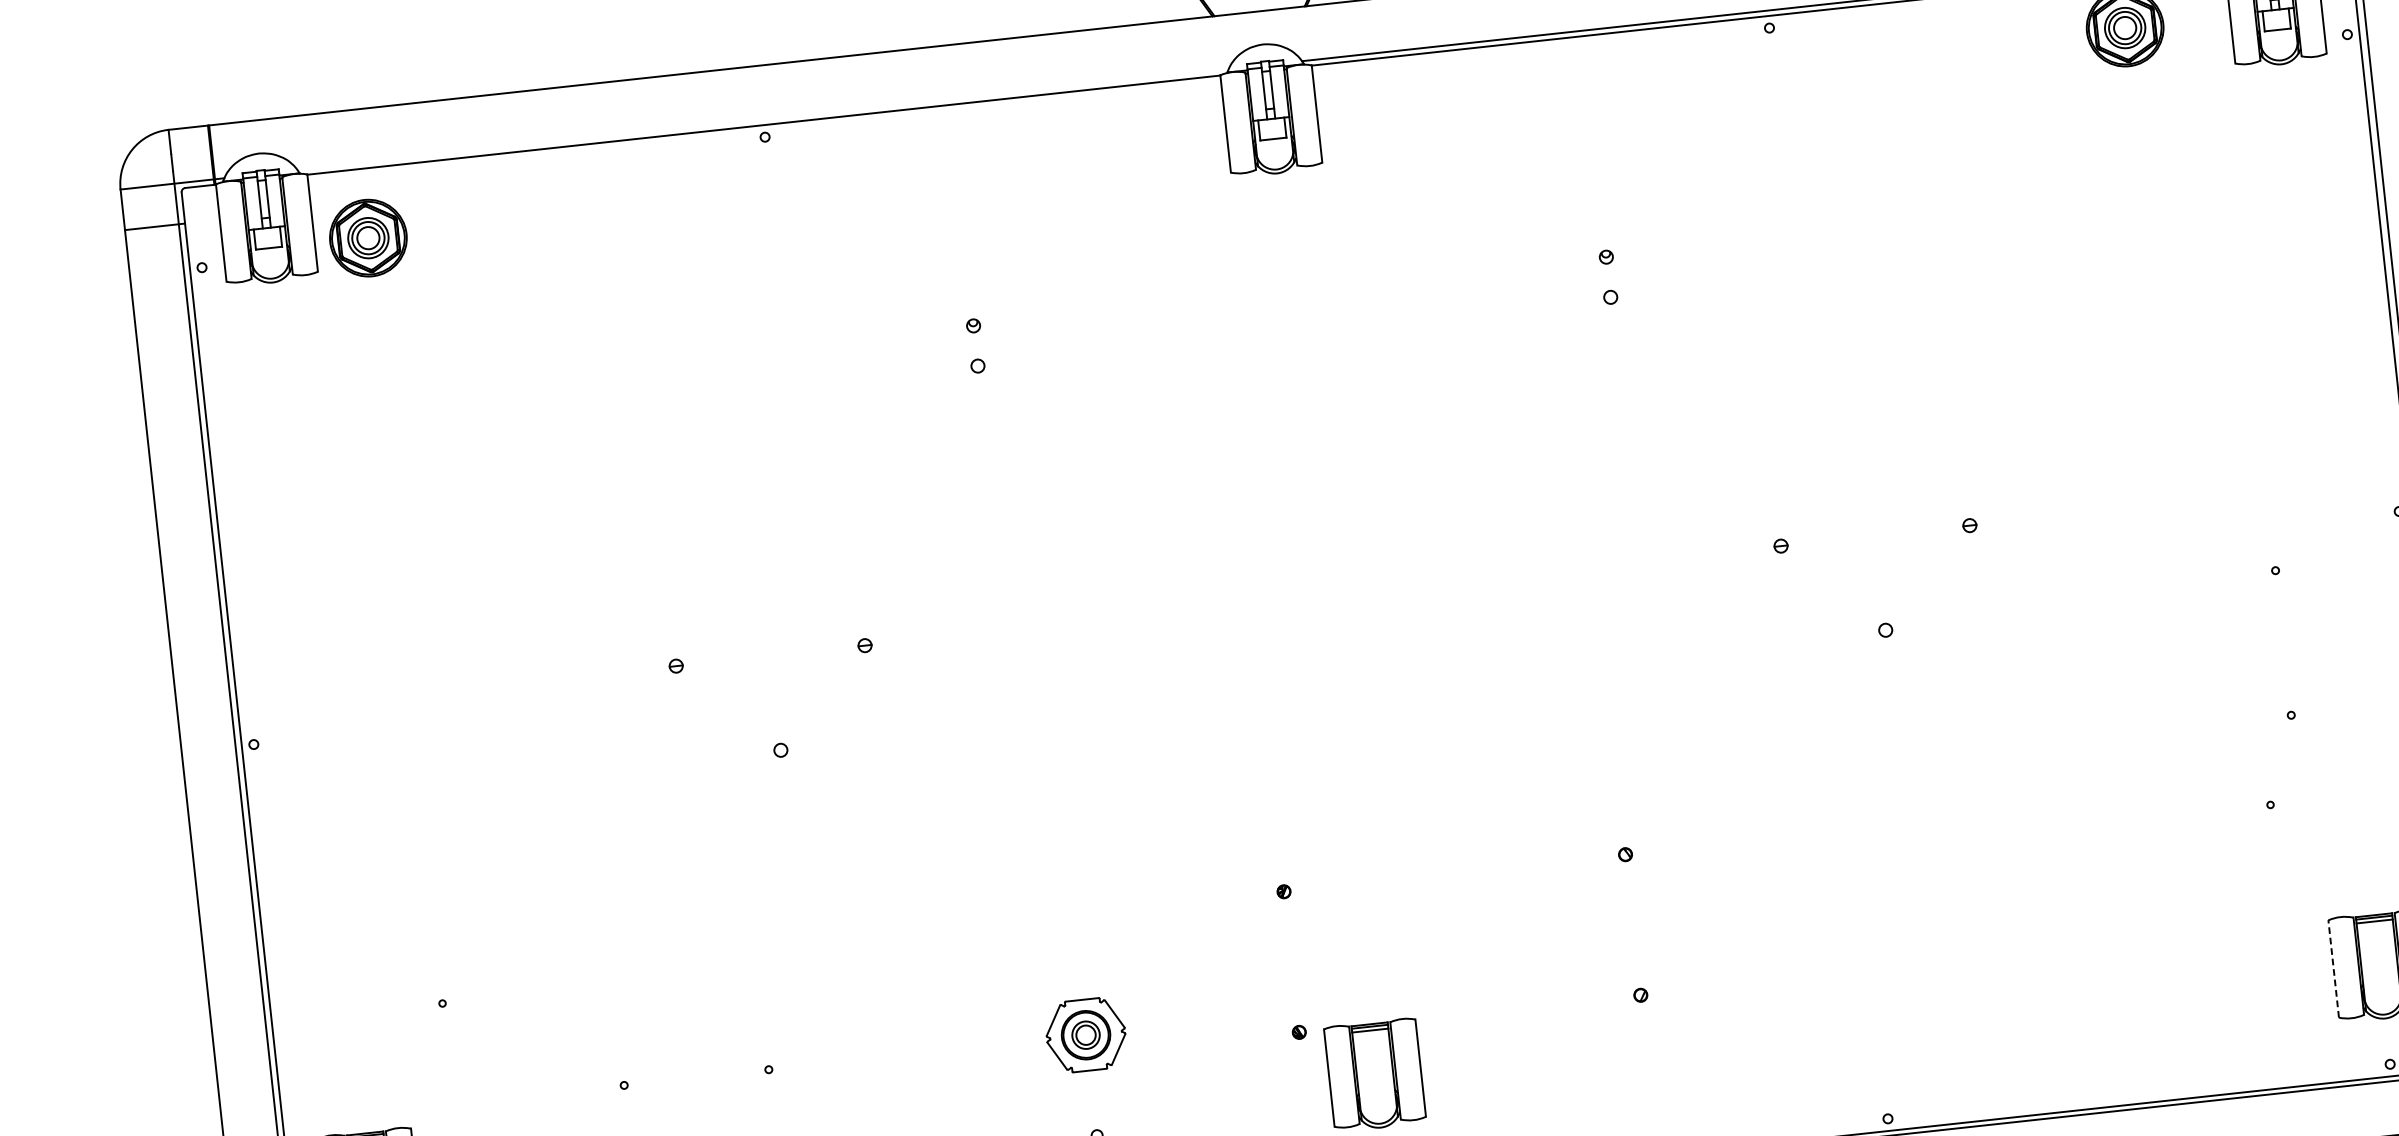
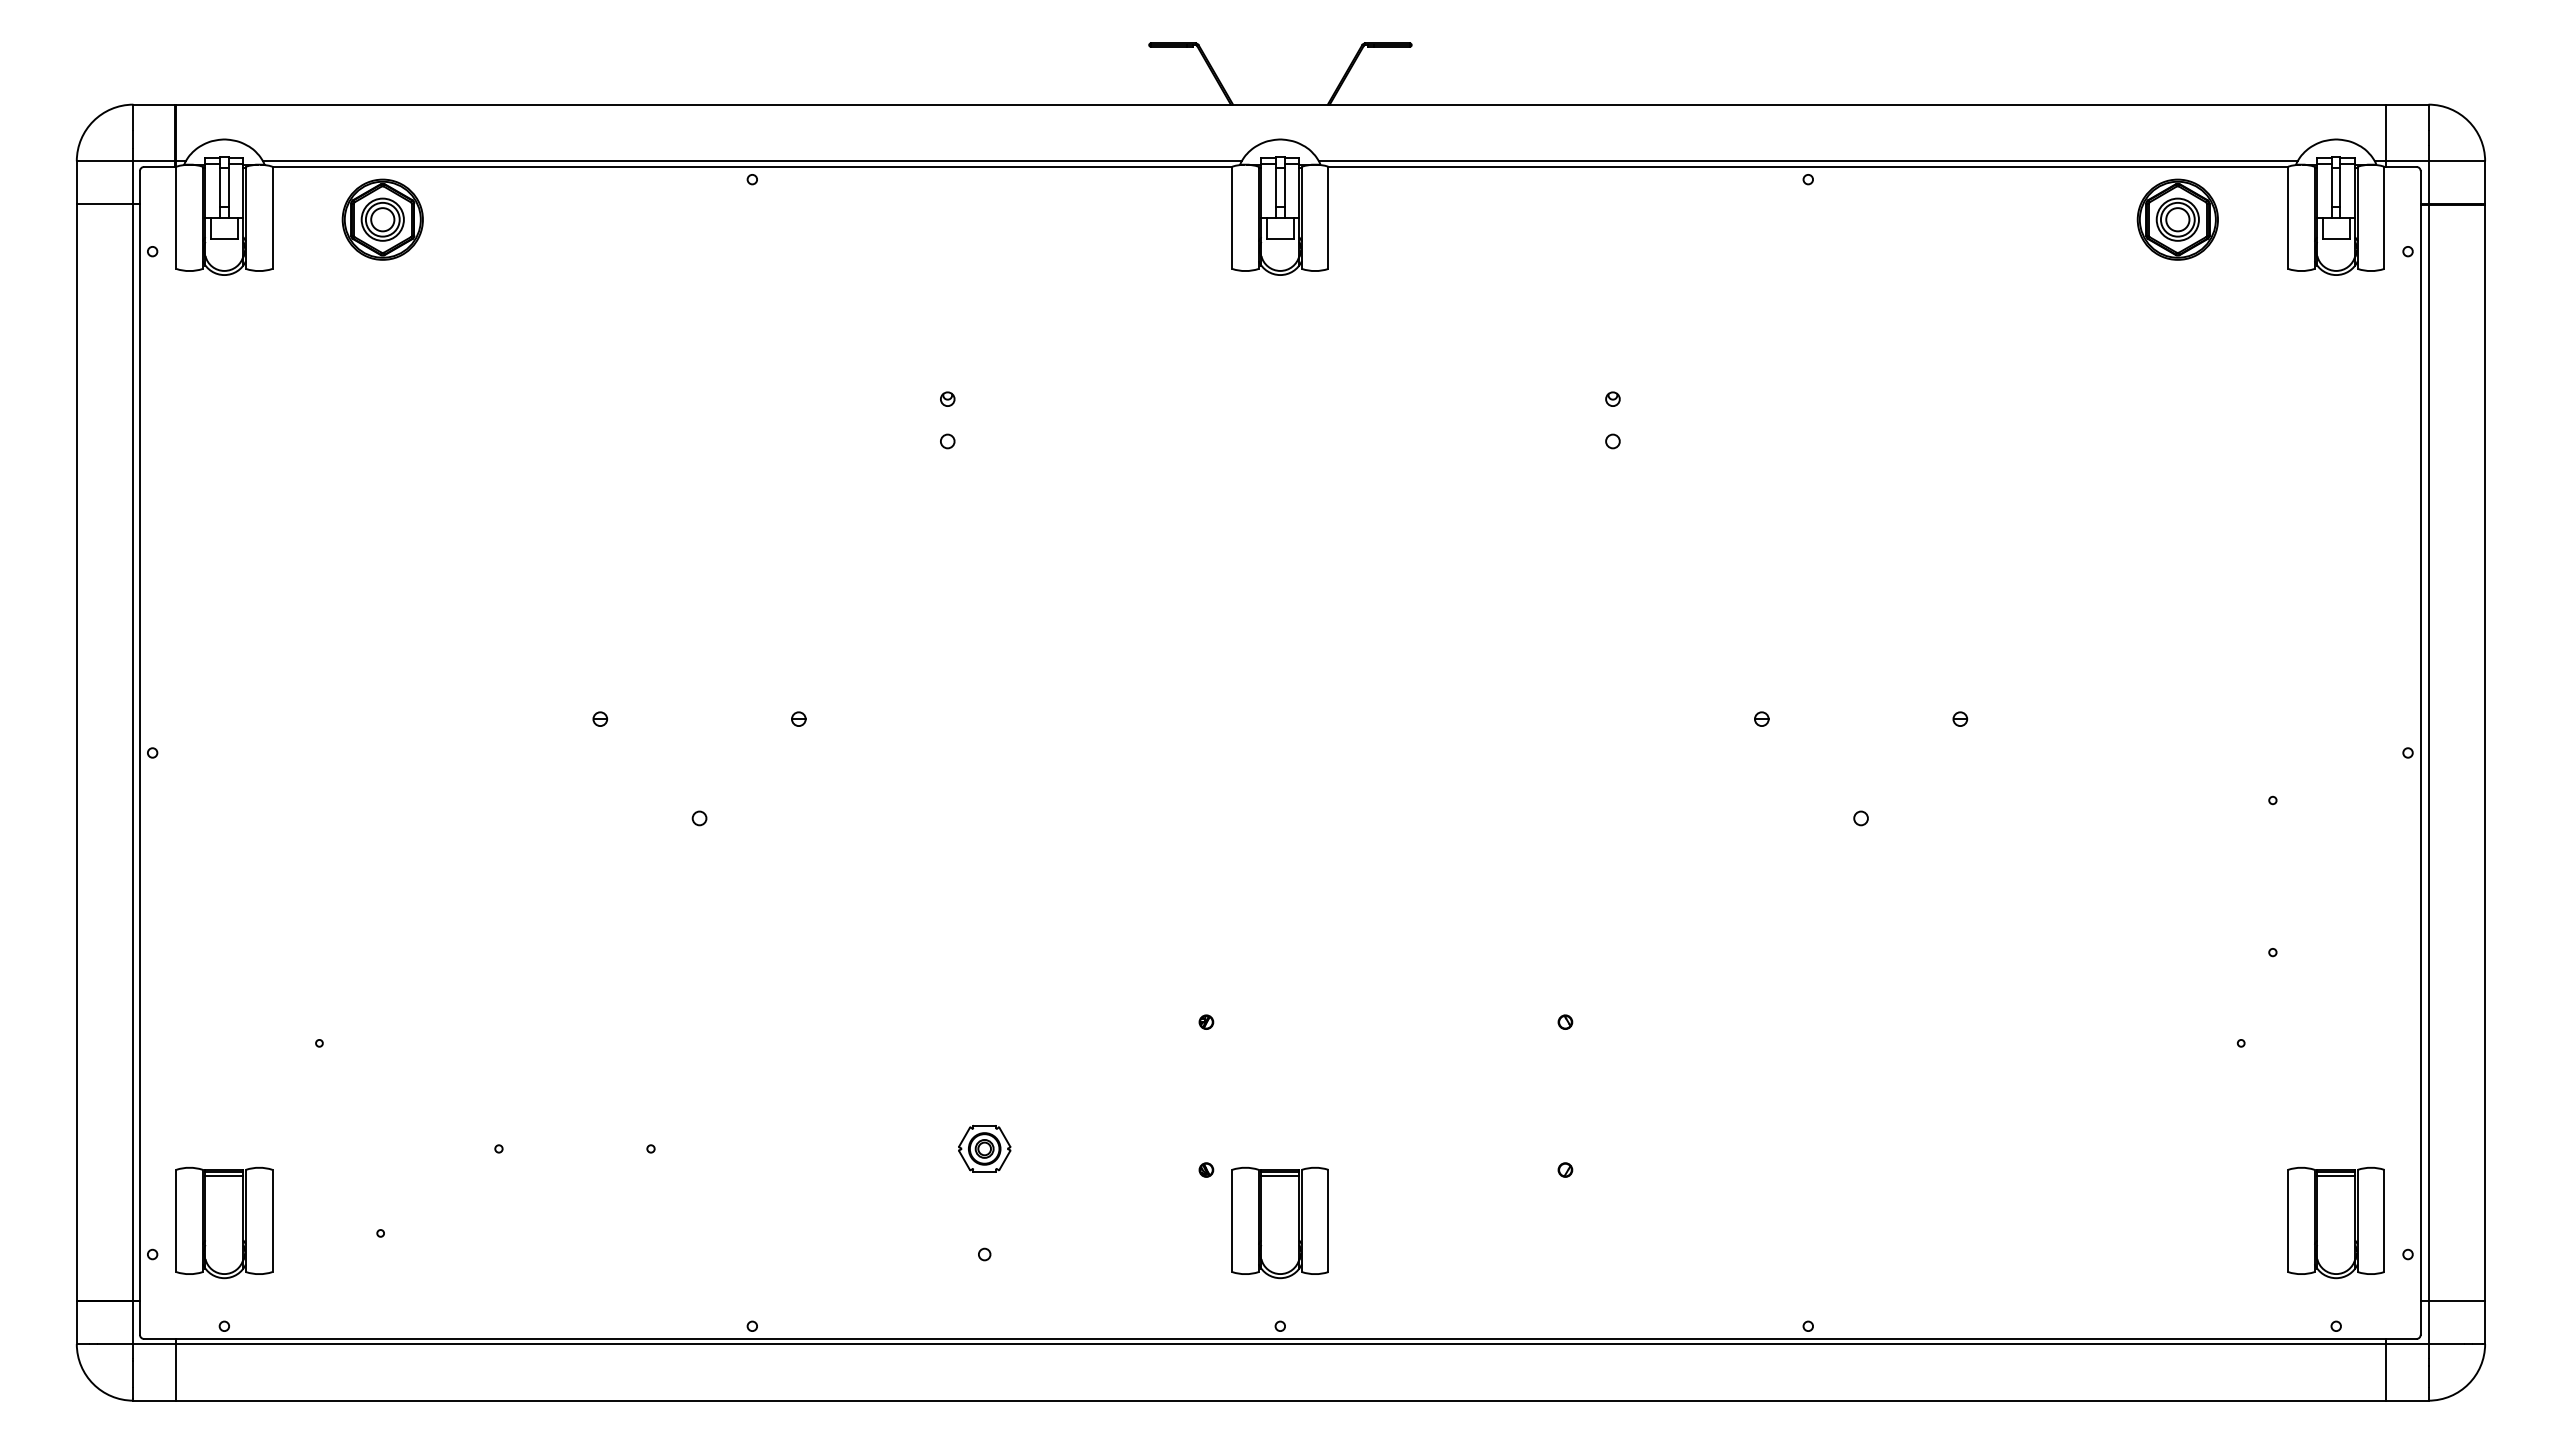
line: (762, 120) -> (751, 161), added
part: (368, 237) -> (382, 219), moved
line: (2333, 968) -> (2288, 1220), dashed -> solid
part: (1086, 1034) -> (984, 1148), size x0.62

